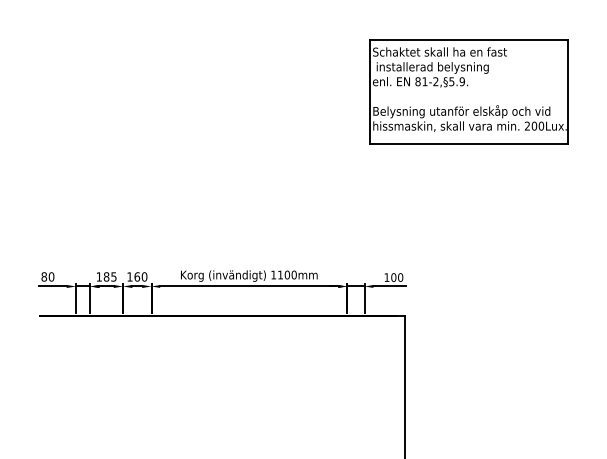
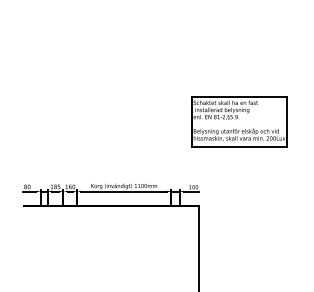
part: (468, 90) -> (239, 121), moved

